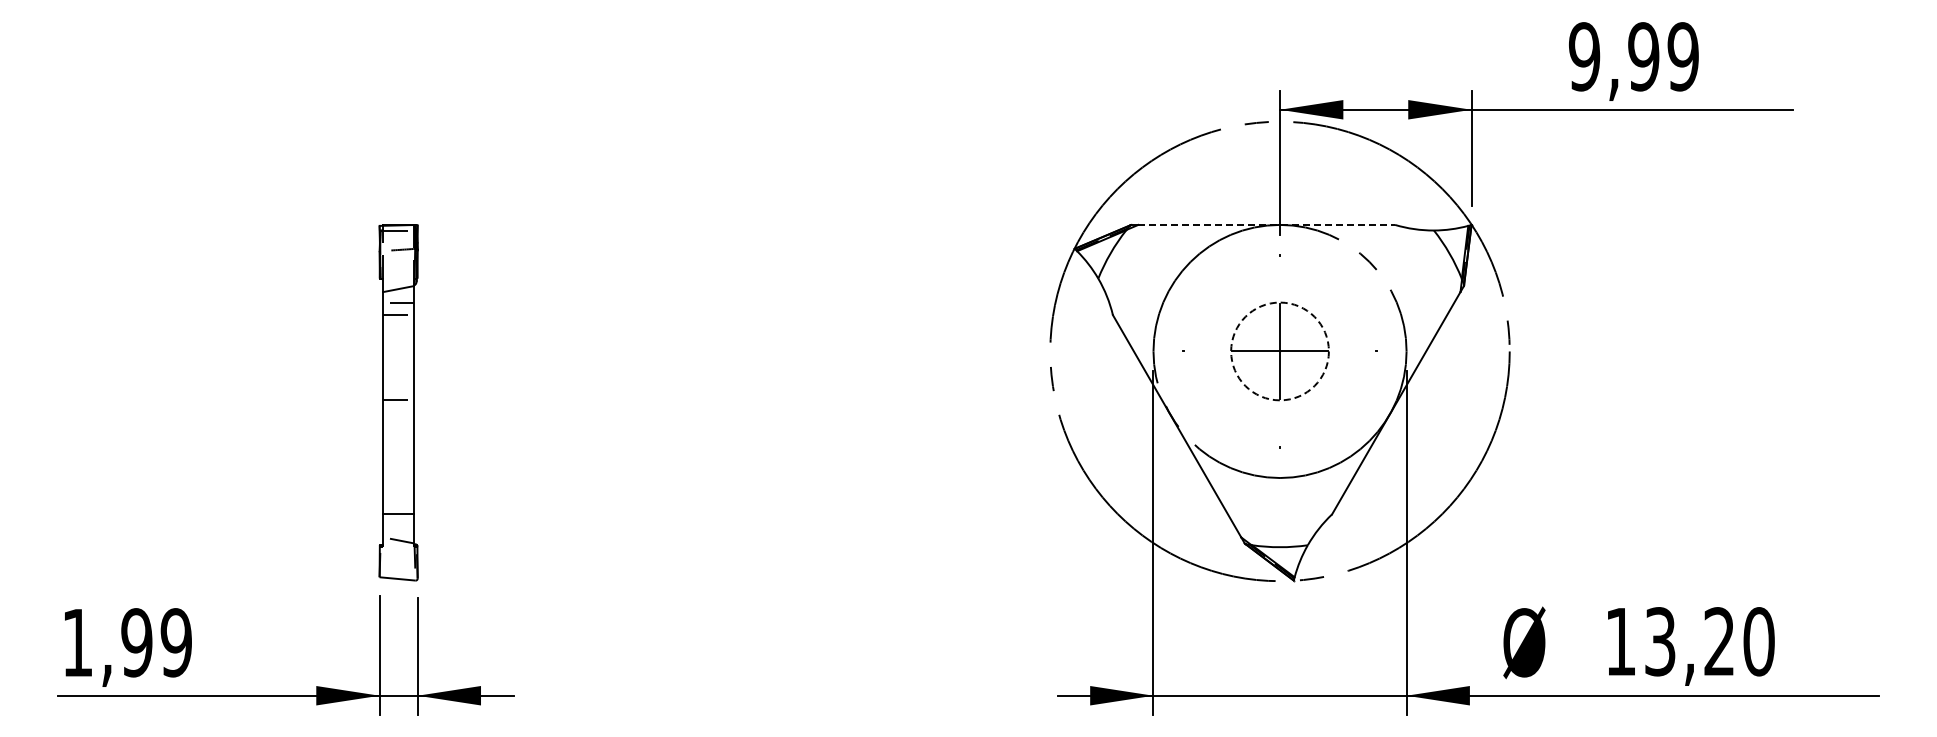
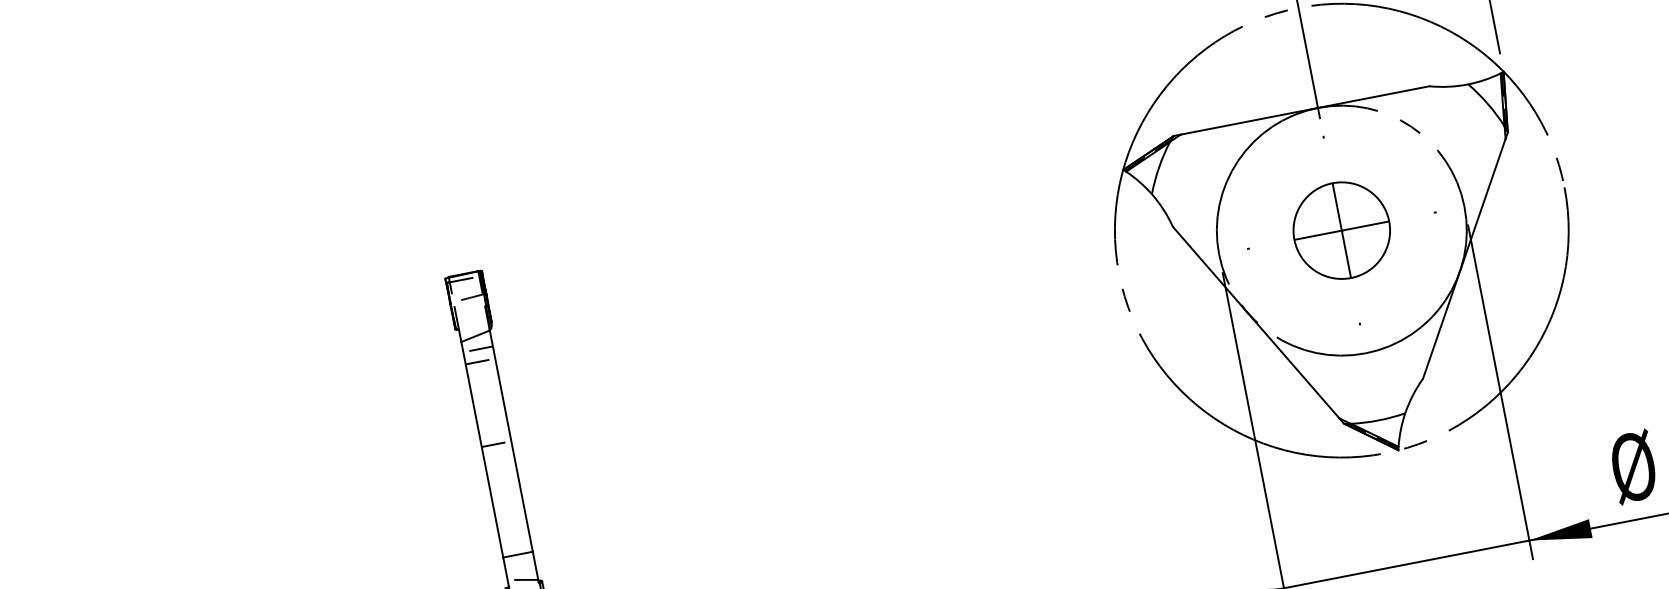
line: (1267, 224) -> (1305, 109), dashed -> solid
circle: (1279, 351) -> (1341, 230), dashed -> solid

